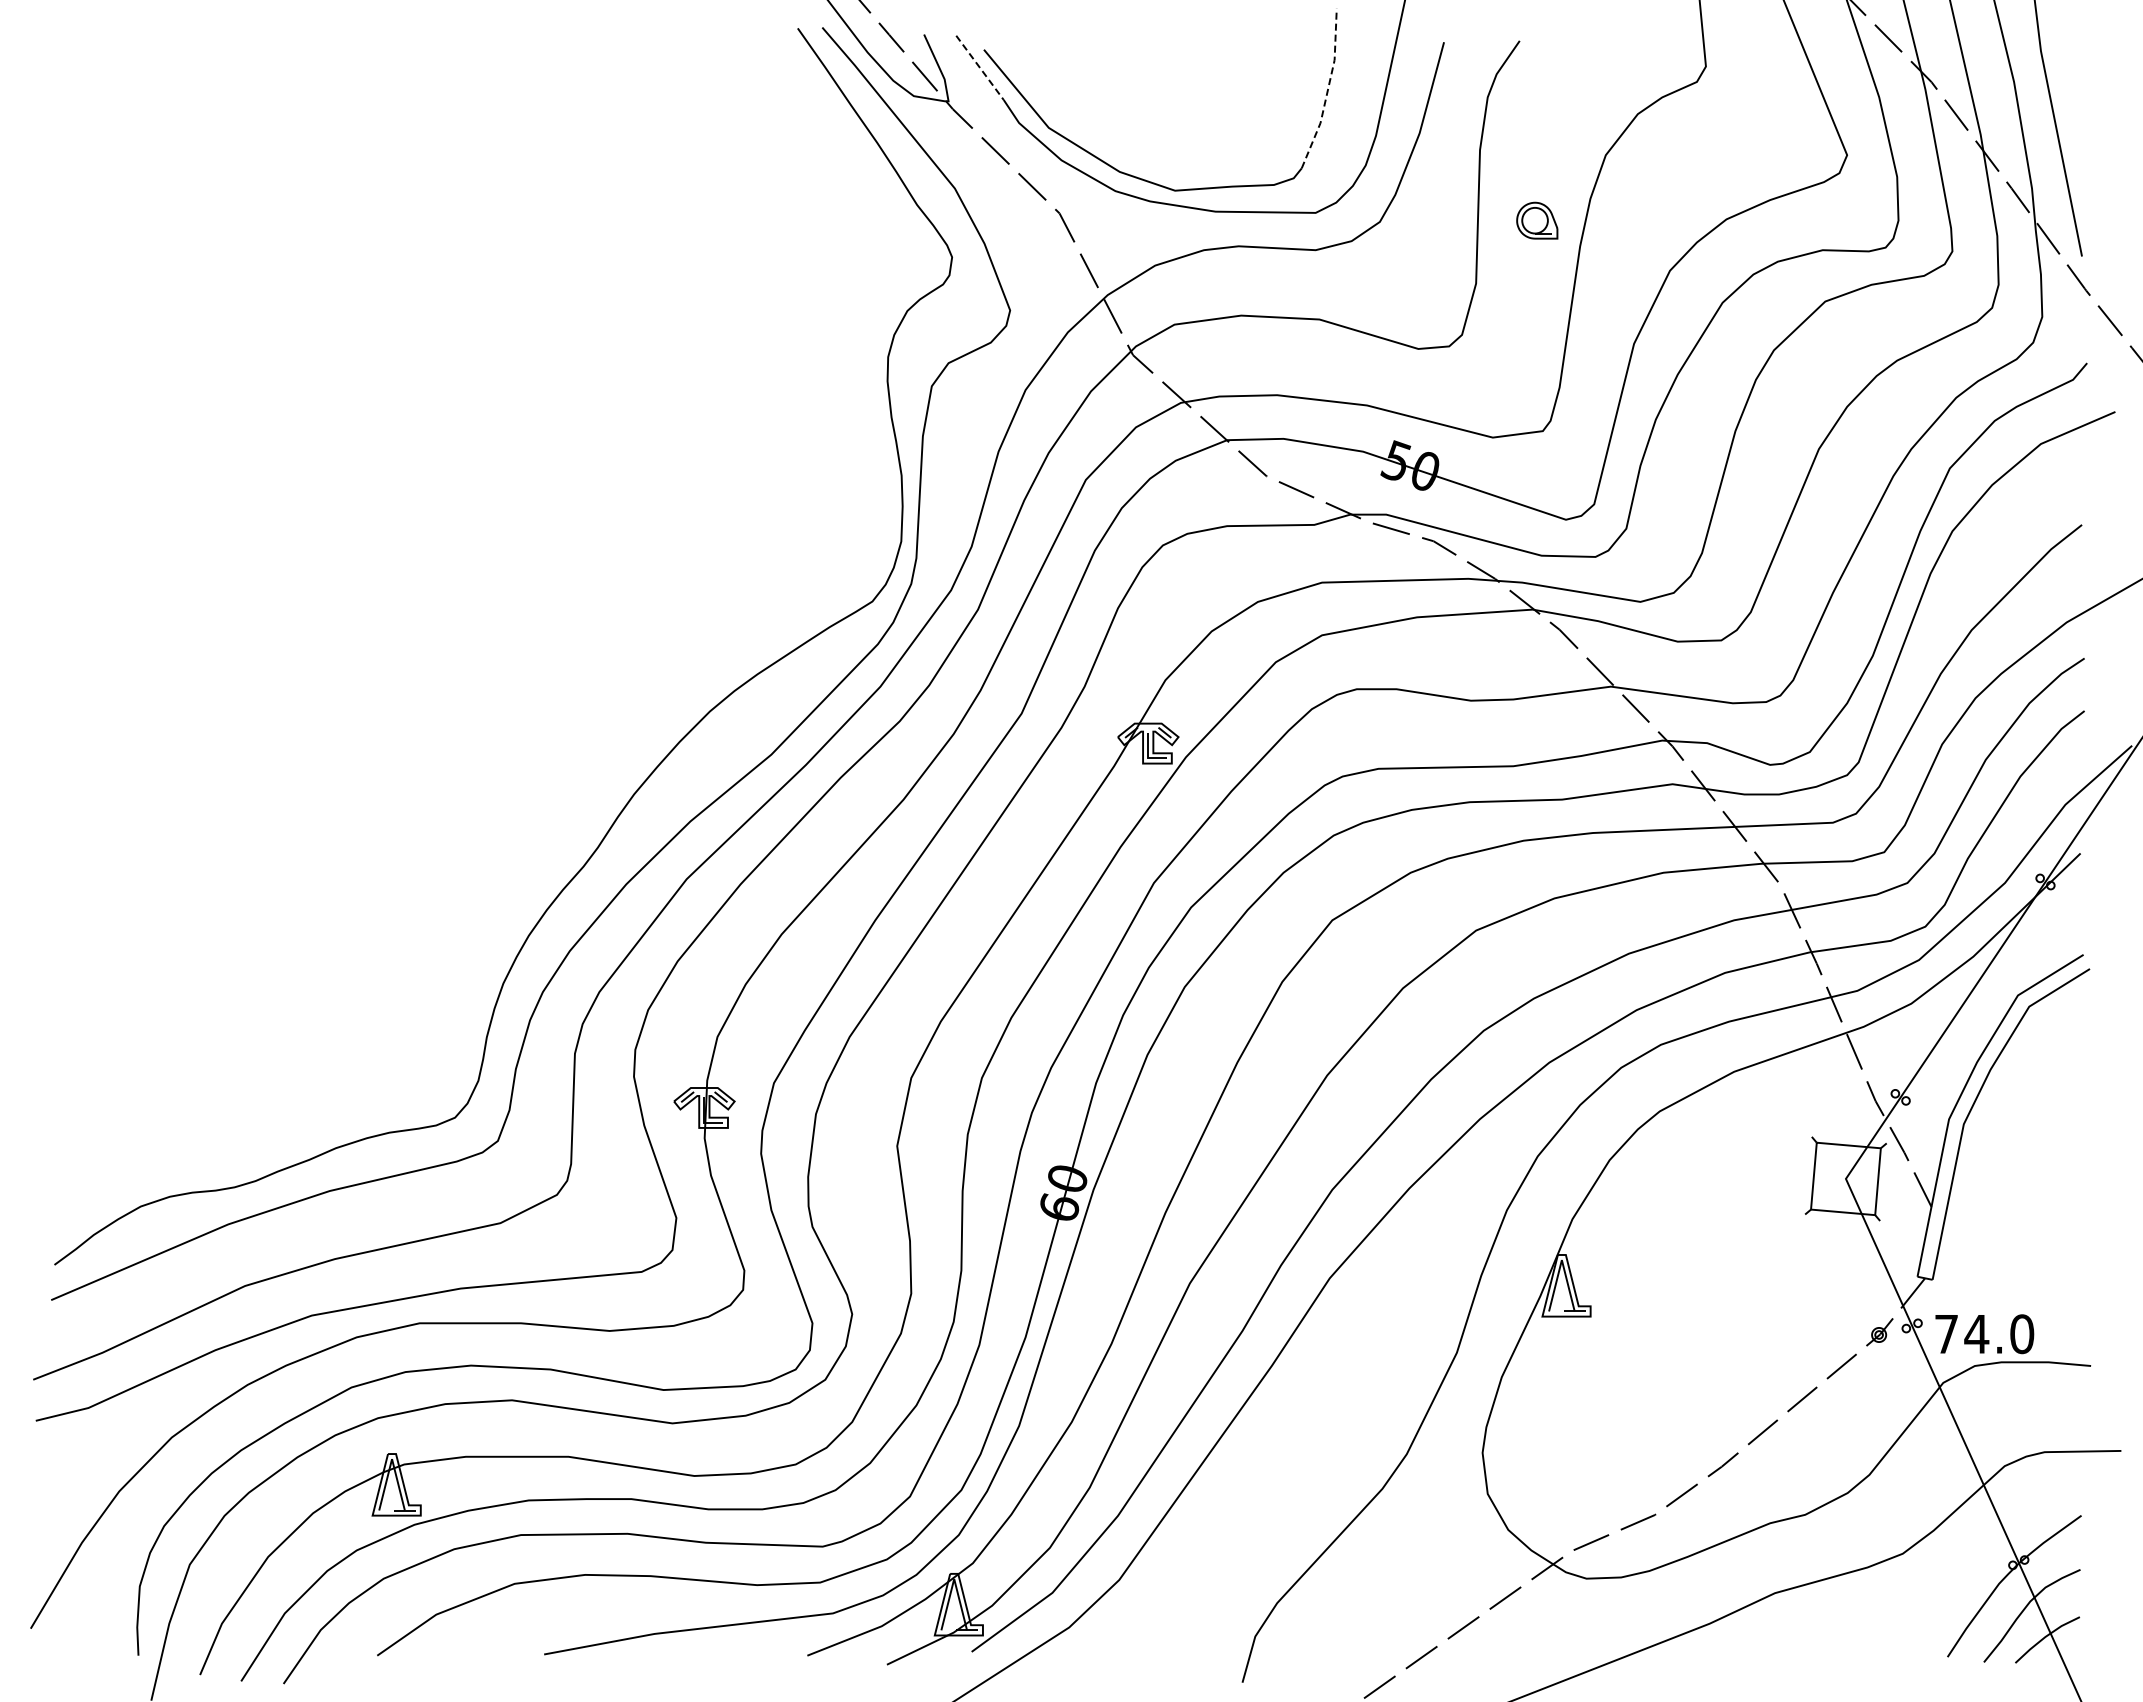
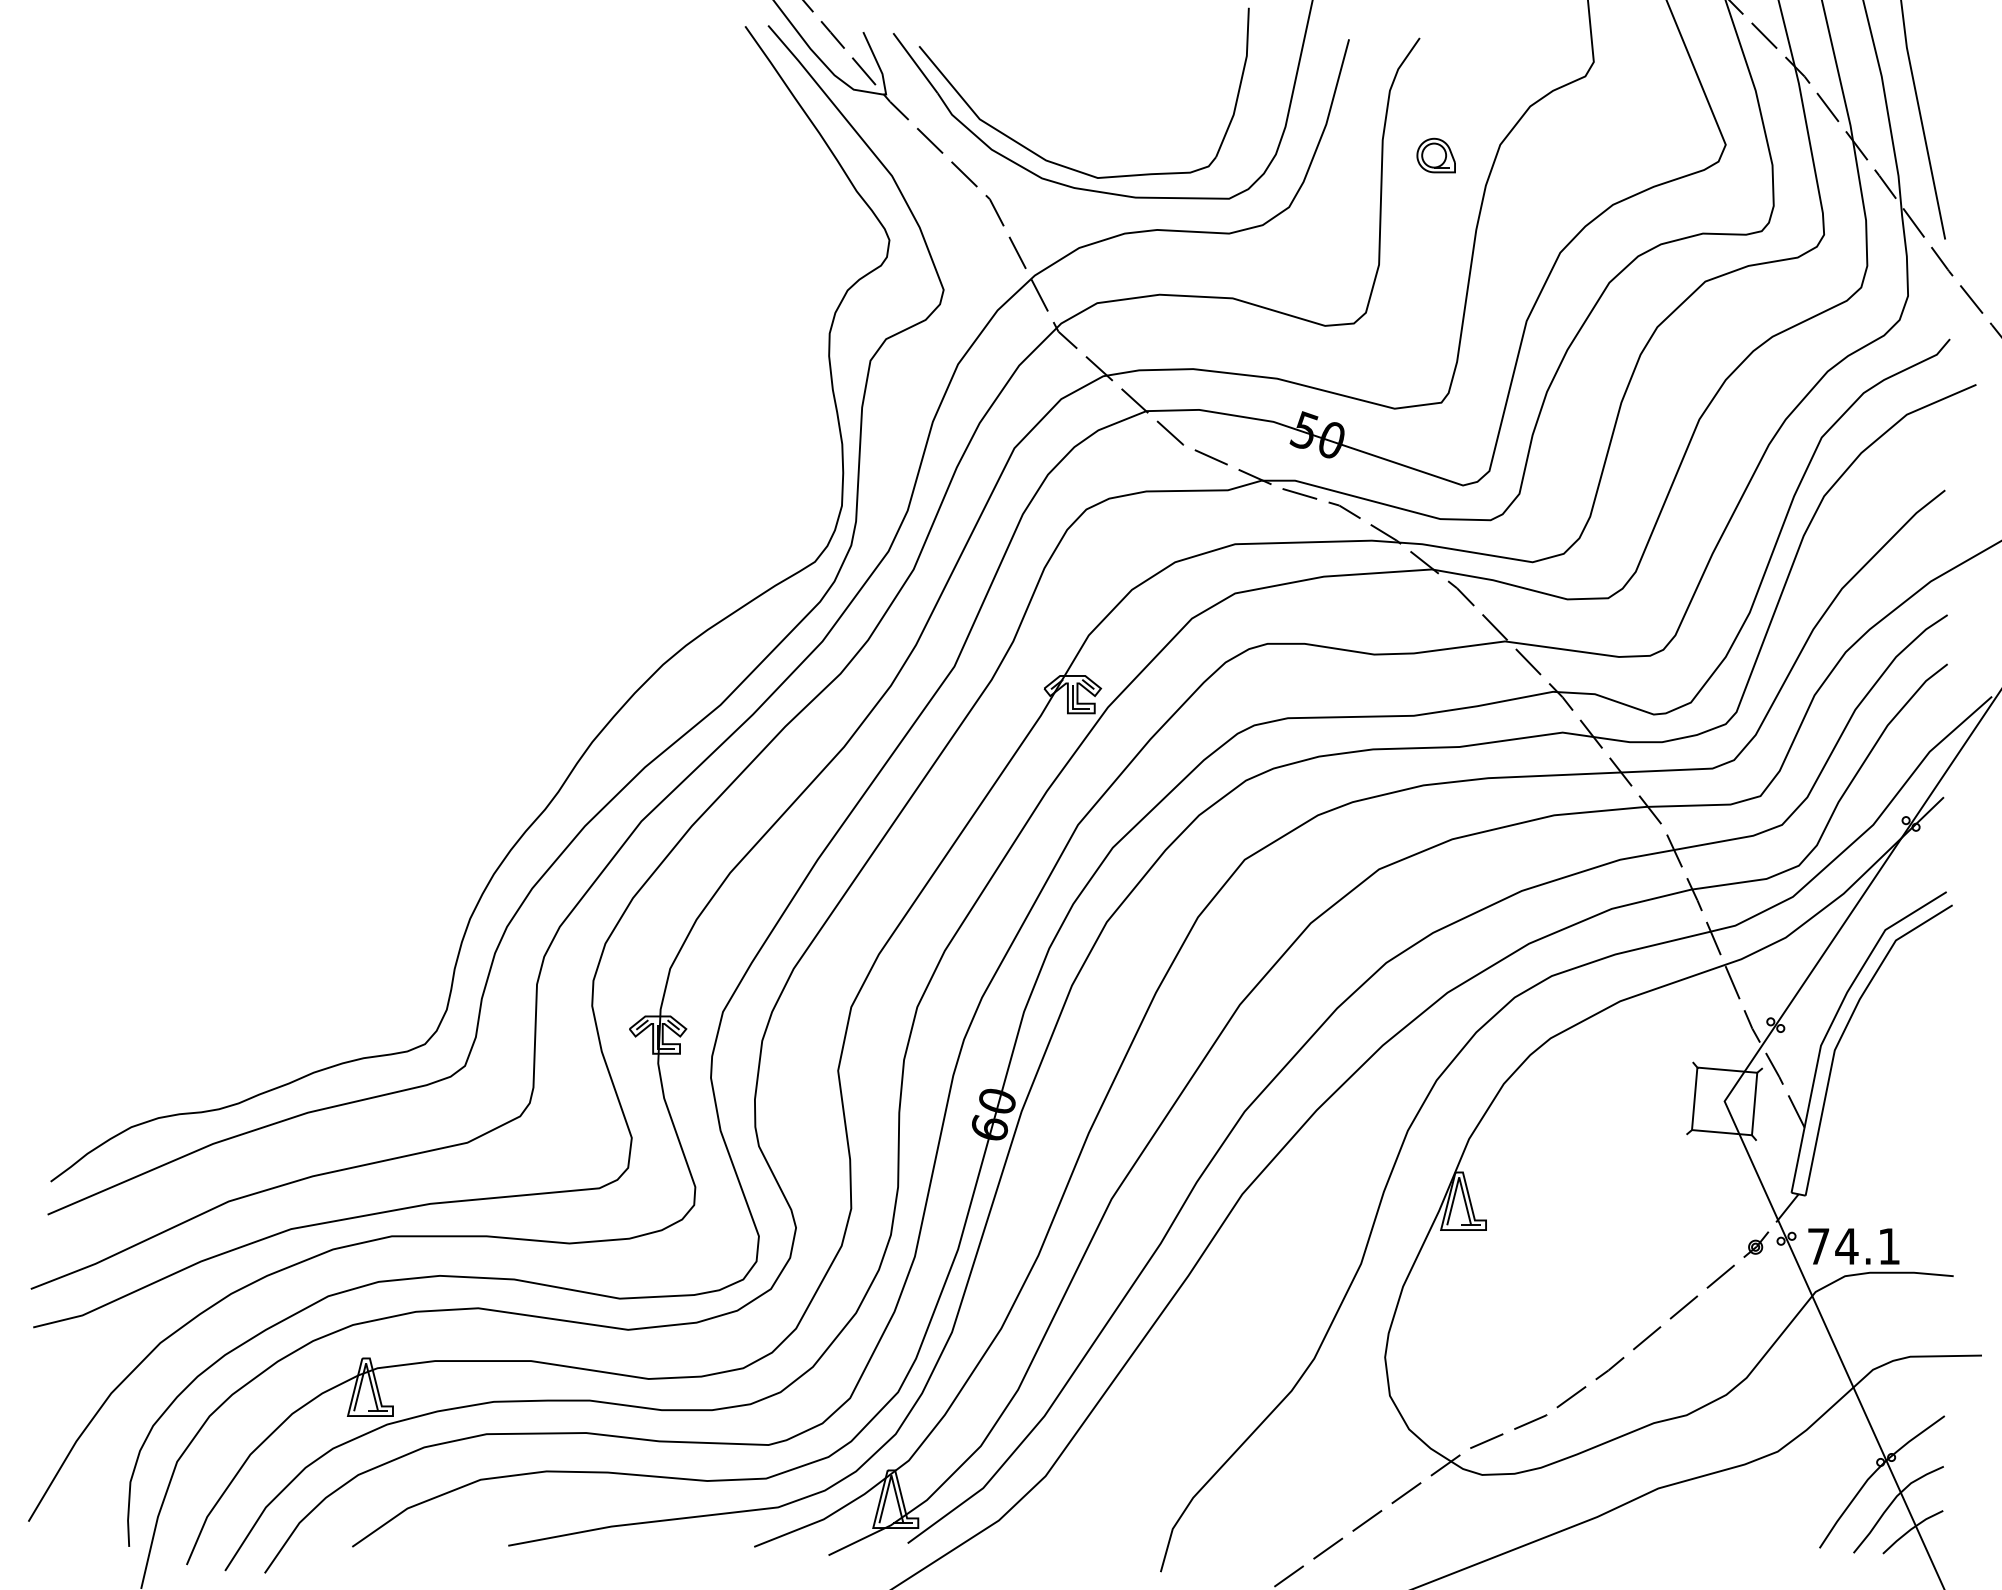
line: (980, 67) -> (915, 62), dashed -> solid
line: (1327, 90) -> (1240, 84), dashed -> solid
part: (1537, 220) -> (1436, 155), moved
text: (2022, 1334) -> (1889, 1246), 74.0 -> 74.1

